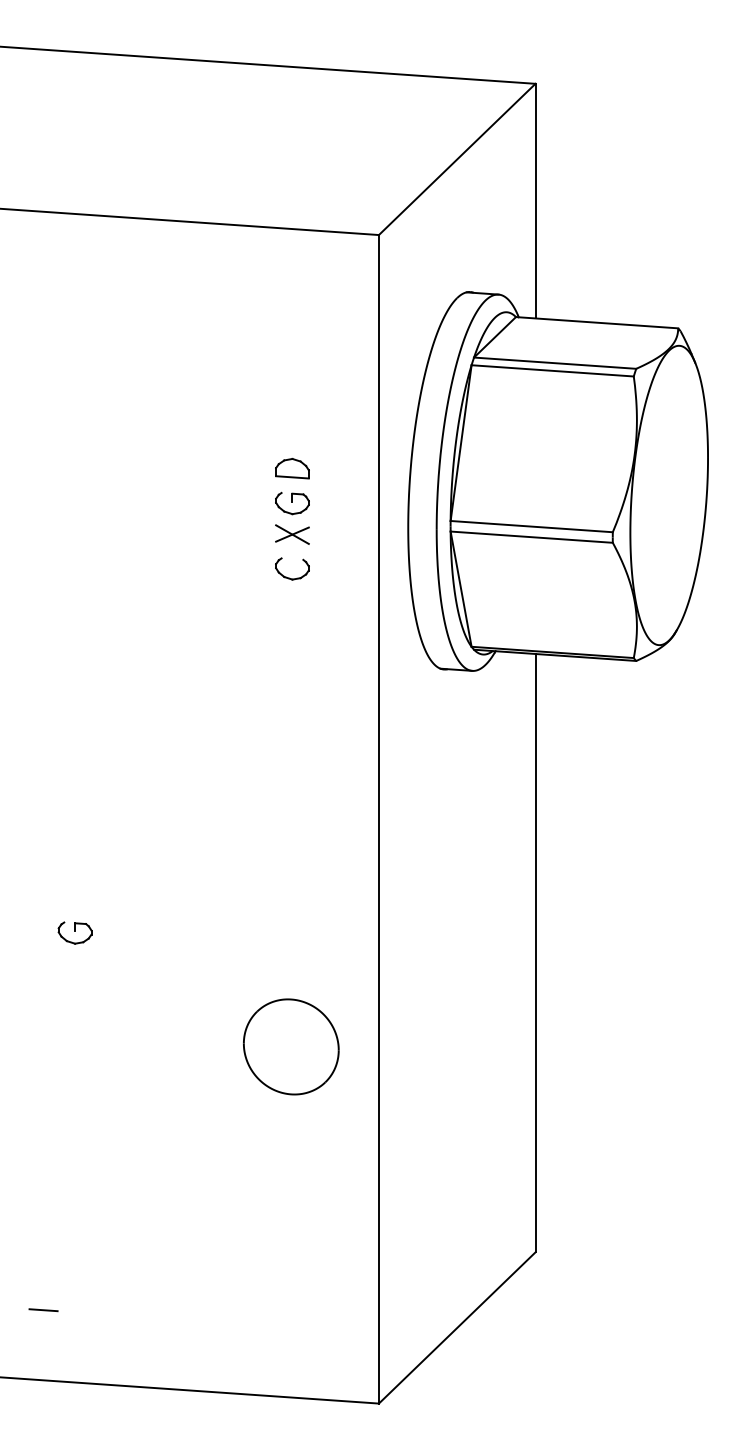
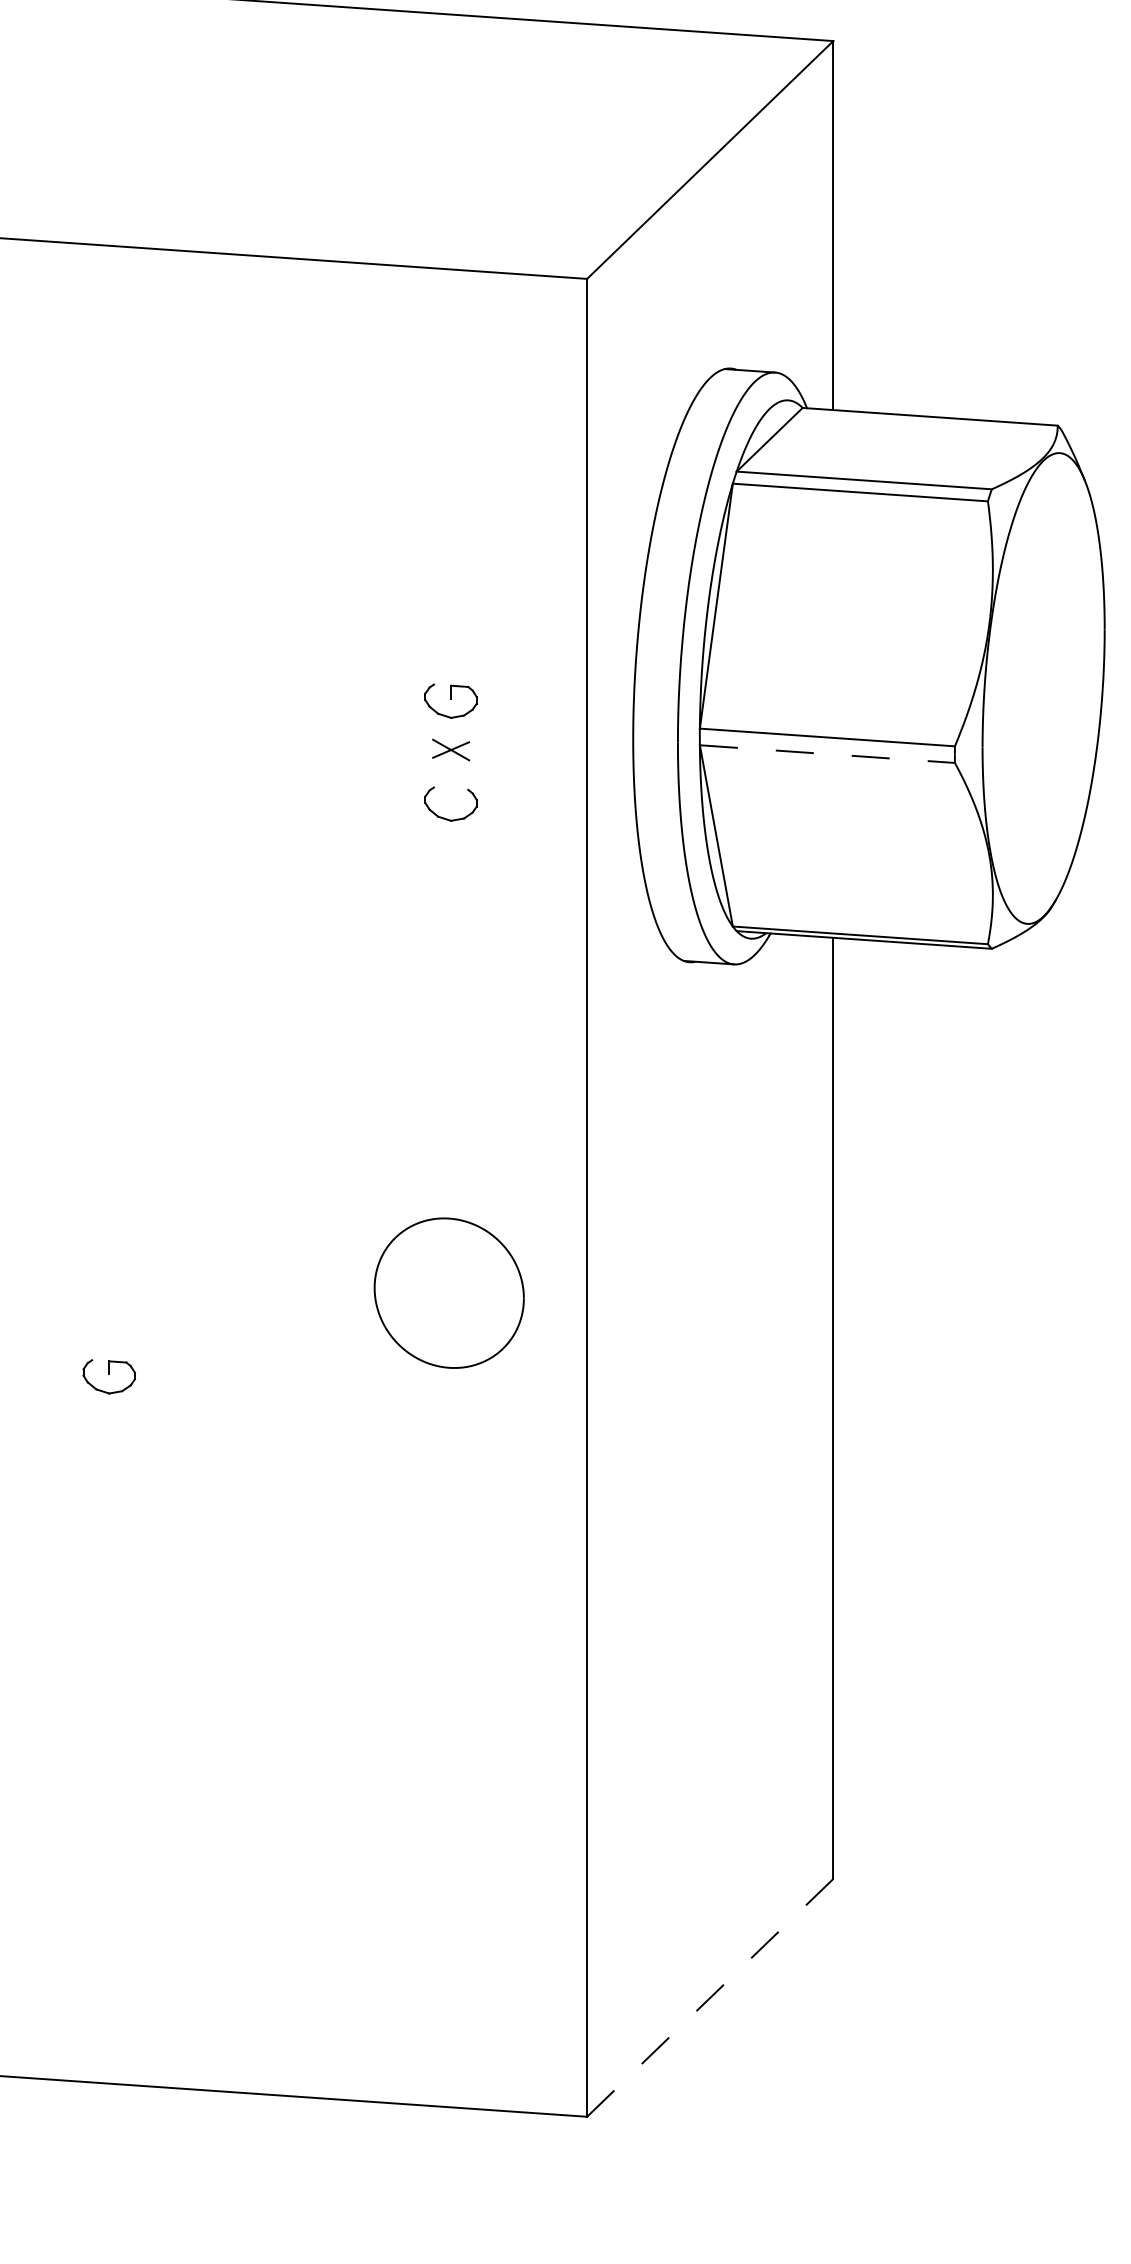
part: (292, 468) -> (451, 646), removed
part: (292, 534) -> (451, 749), size x0.7
line: (532, 537) -> (828, 754), solid -> dashed
part: (291, 1046) -> (449, 1292), moved
line: (43, 1310) -> (59, 1970), removed
line: (457, 1327) -> (710, 1997), solid -> dashed

